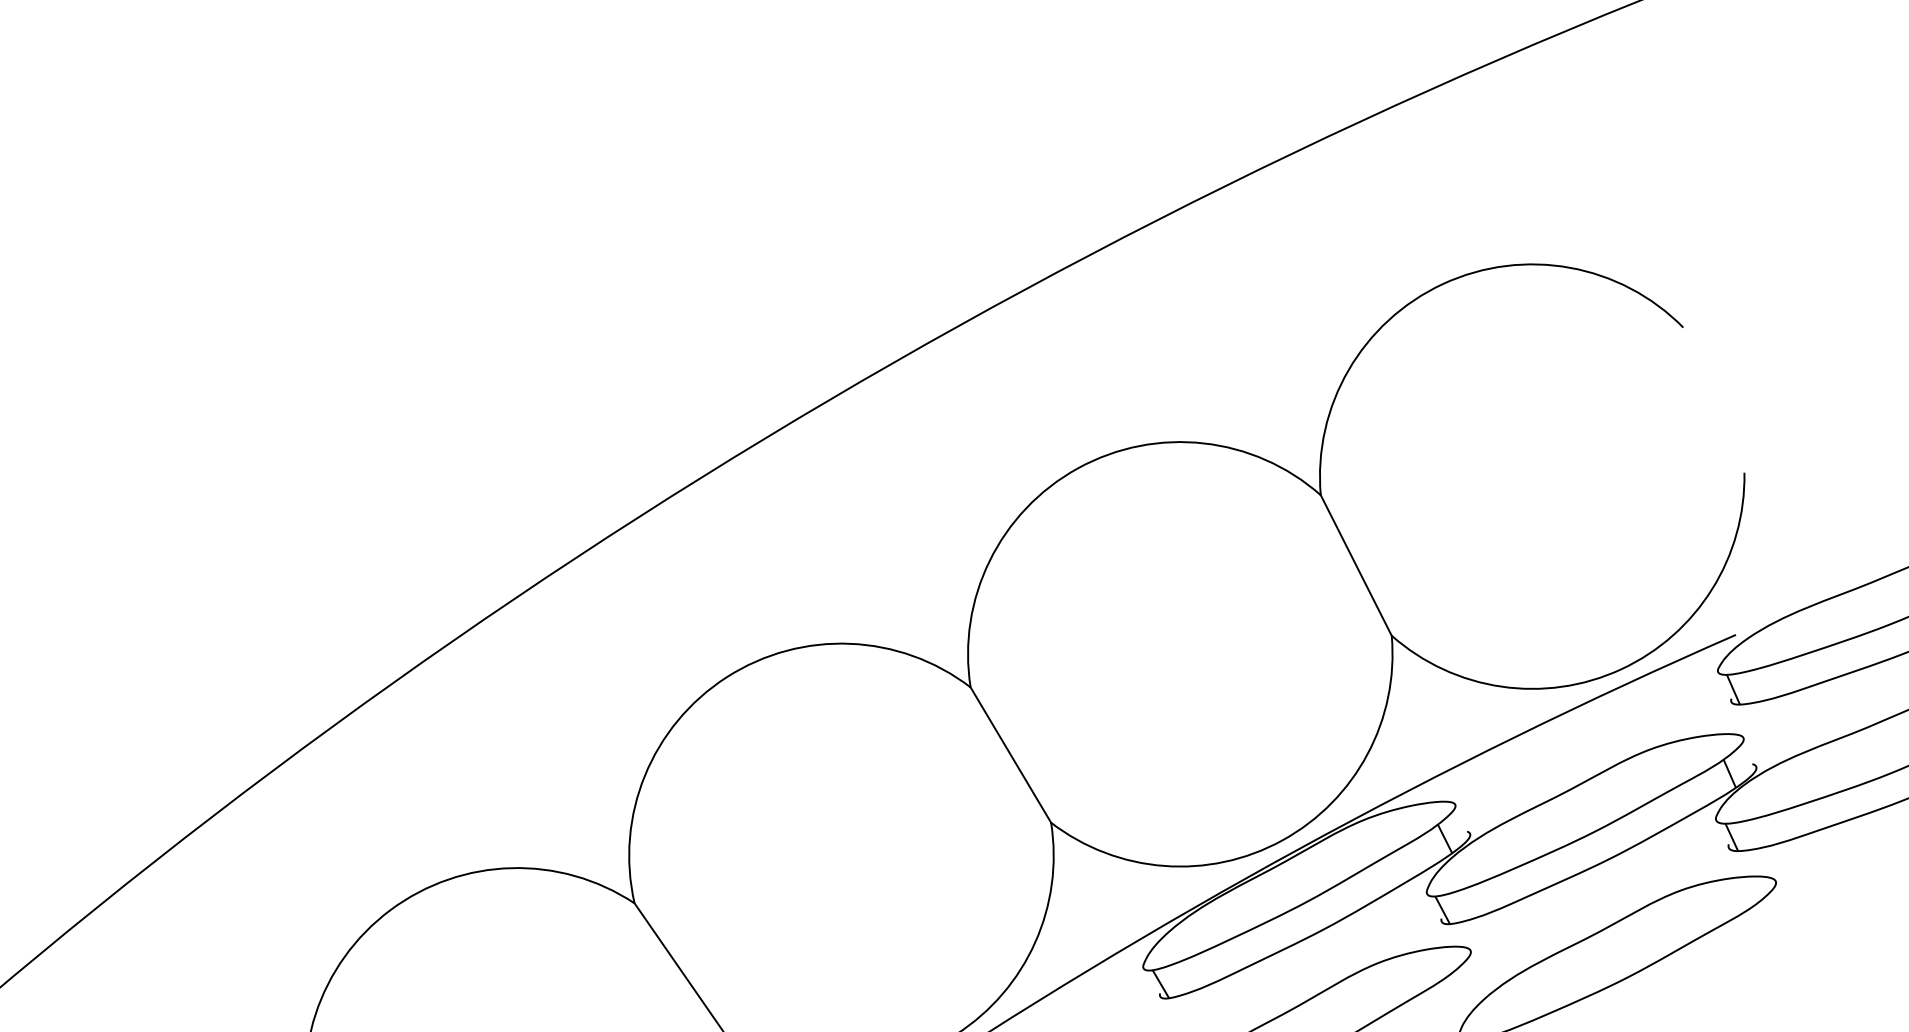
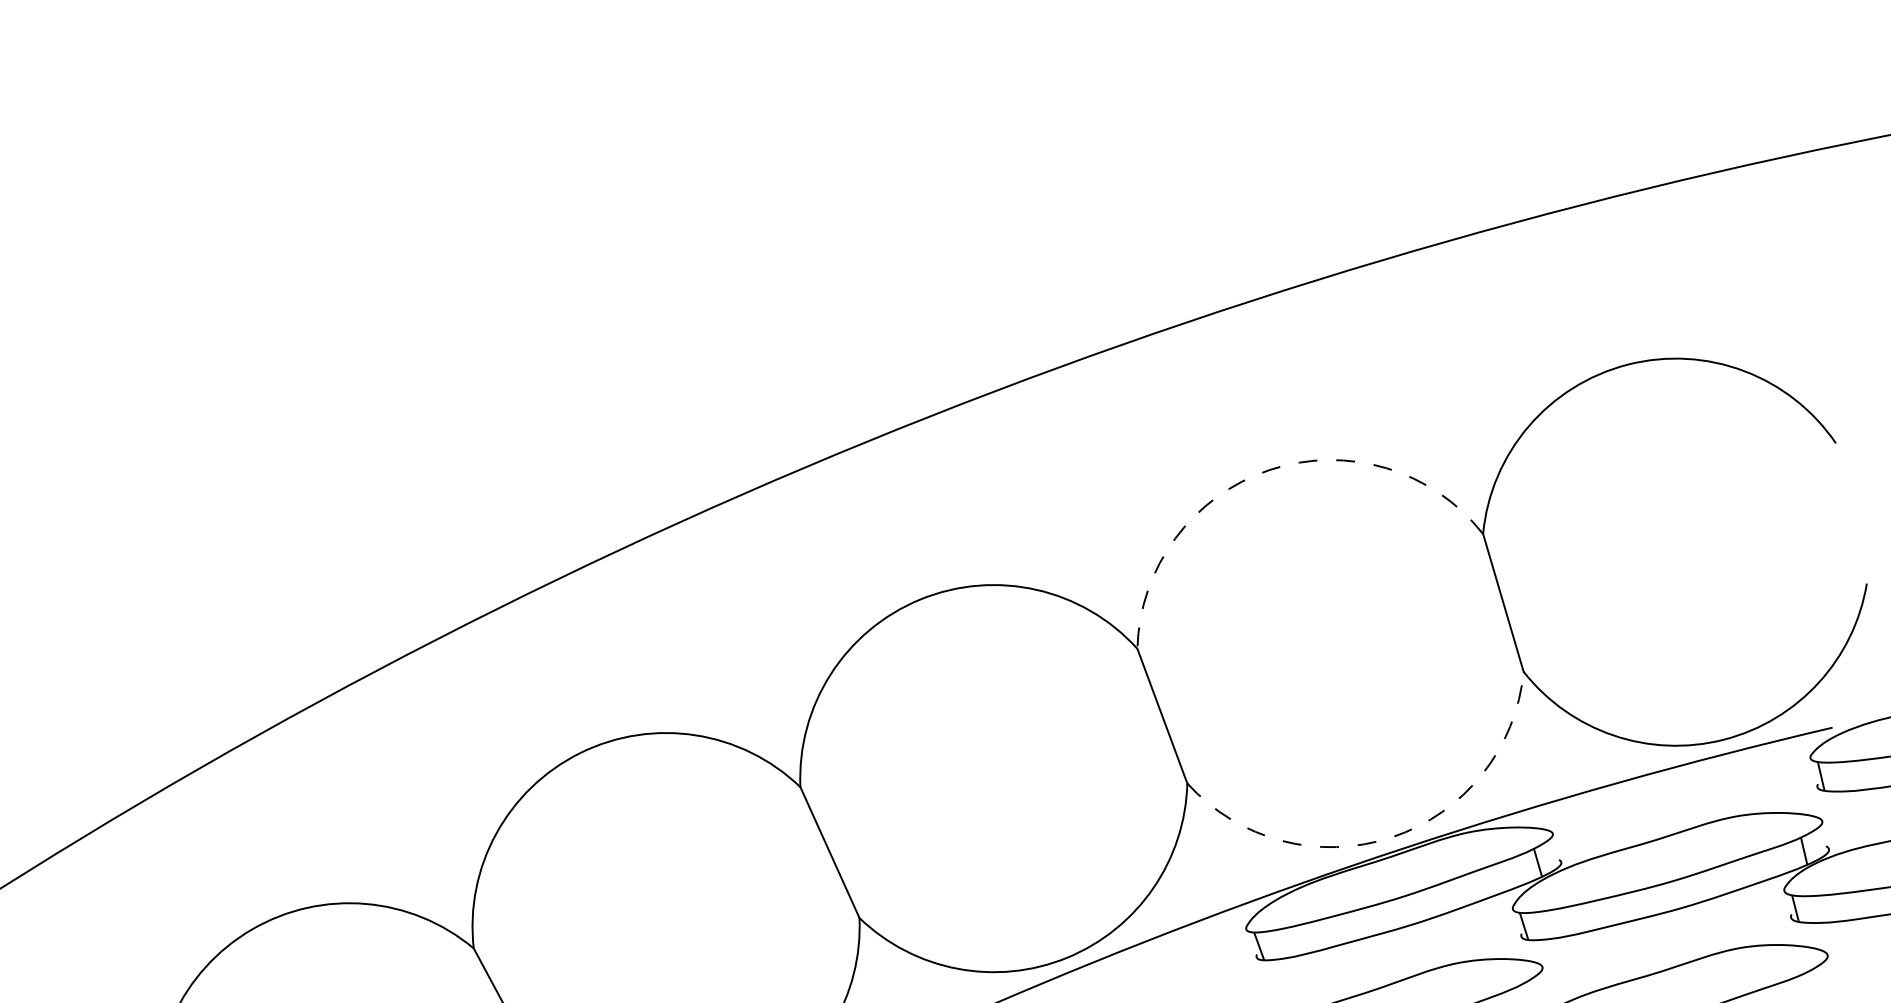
arc: (1077, 467) -> (1269, 469), solid -> dashed
arc: (1282, 840) -> (1391, 837), solid -> dashed

